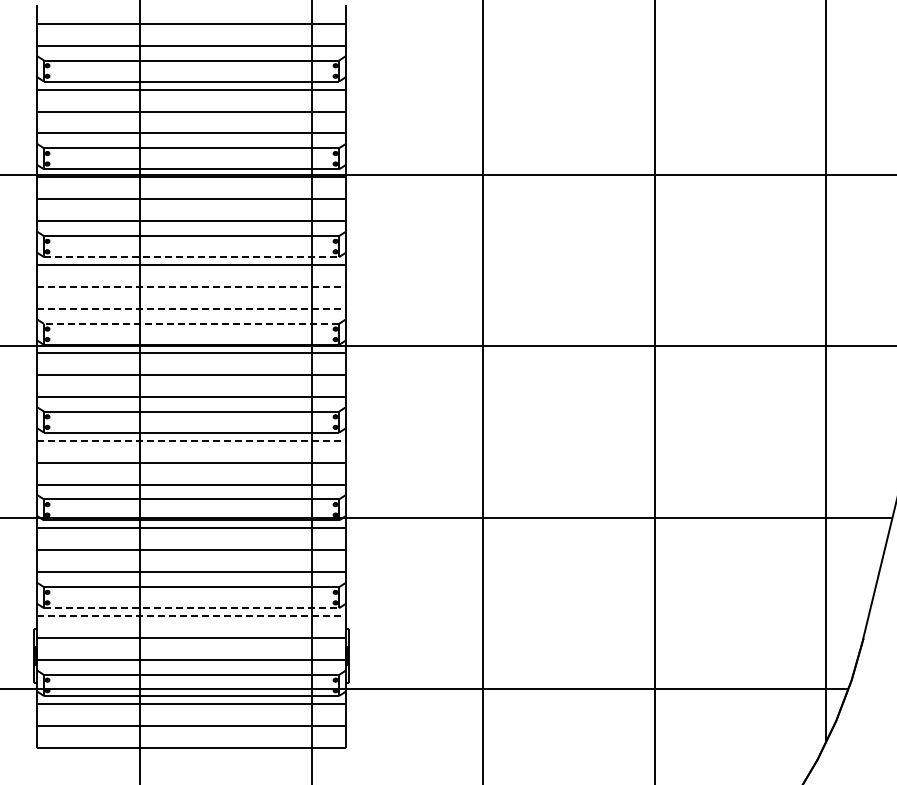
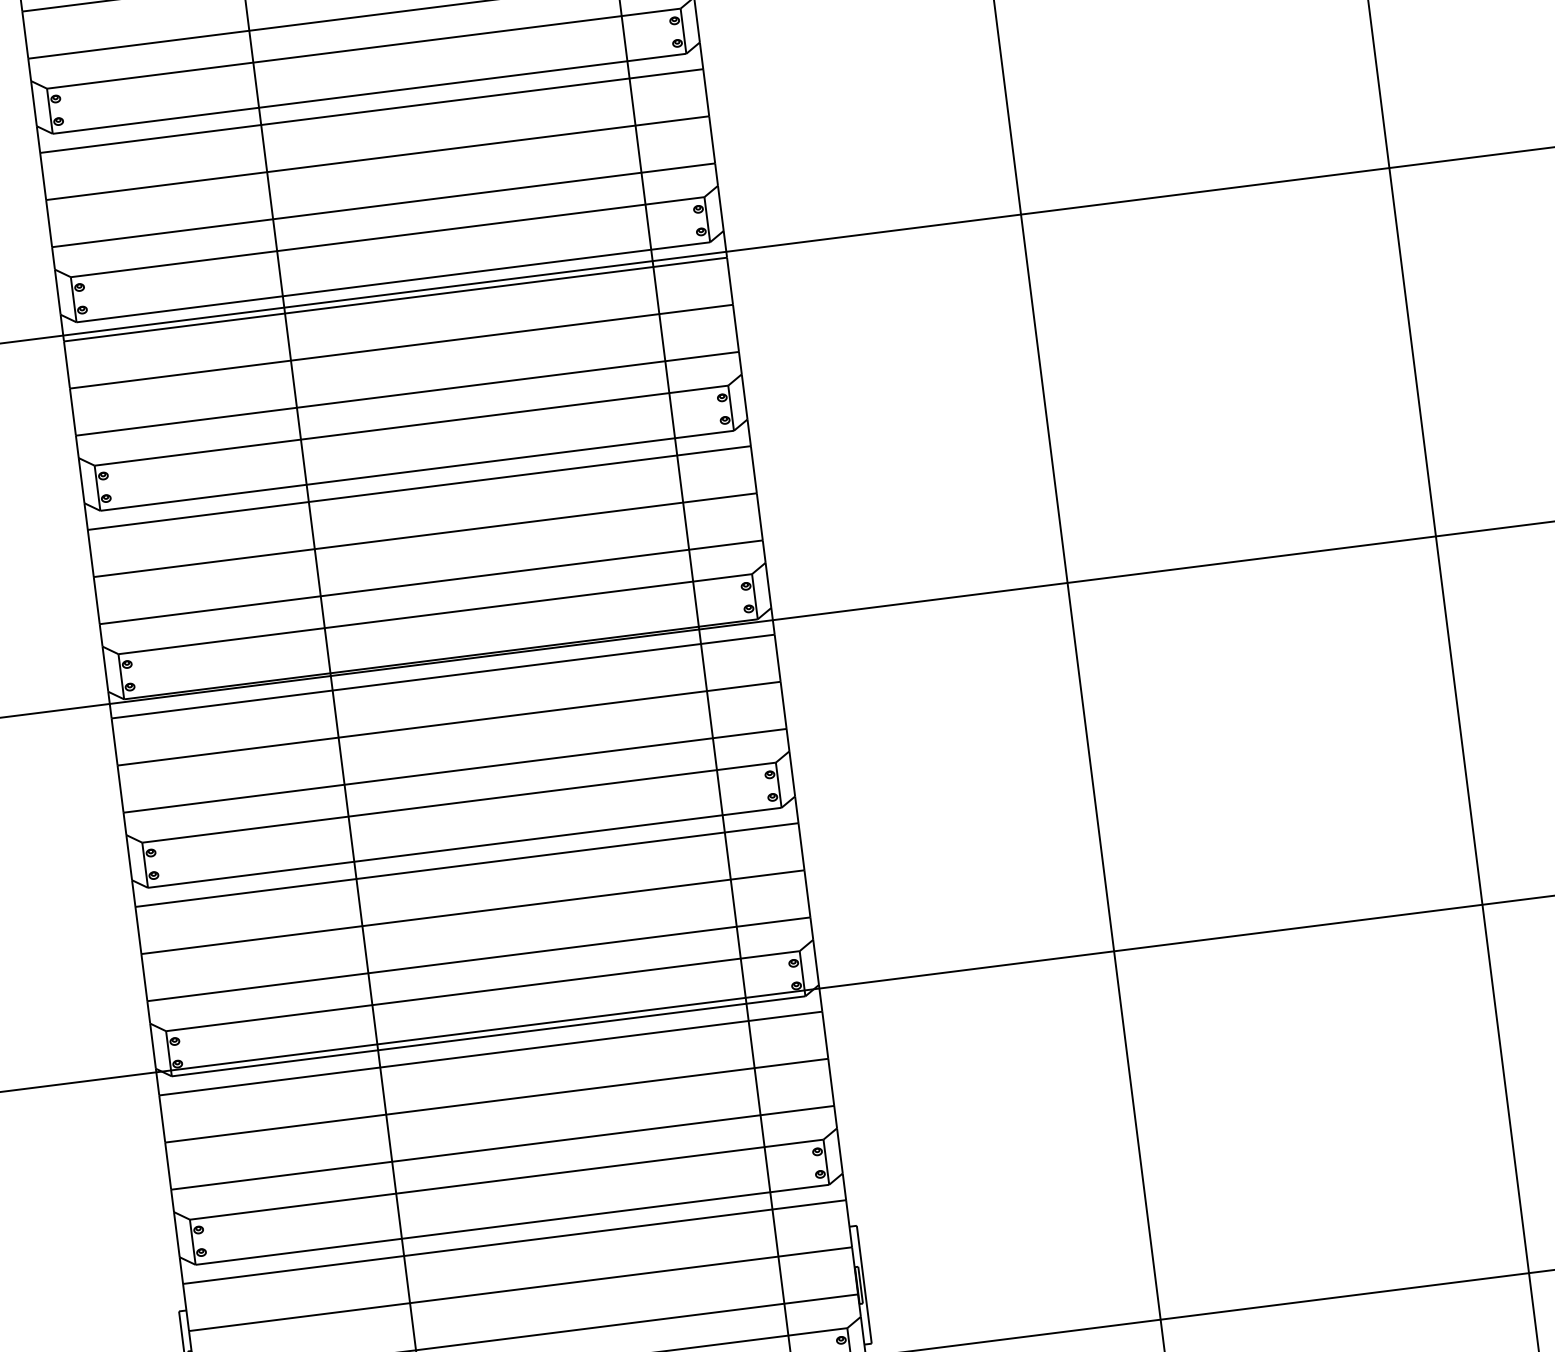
line: (191, 257) -> (417, 471), dashed -> solid
line: (192, 287) -> (427, 535), dashed -> solid
line: (192, 309) -> (433, 583), dashed -> solid
line: (191, 323) -> (435, 613), dashed -> solid
line: (192, 440) -> (468, 864), dashed -> solid
line: (191, 608) -> (512, 1225), dashed -> solid
line: (192, 616) -> (516, 1242), dashed -> solid

